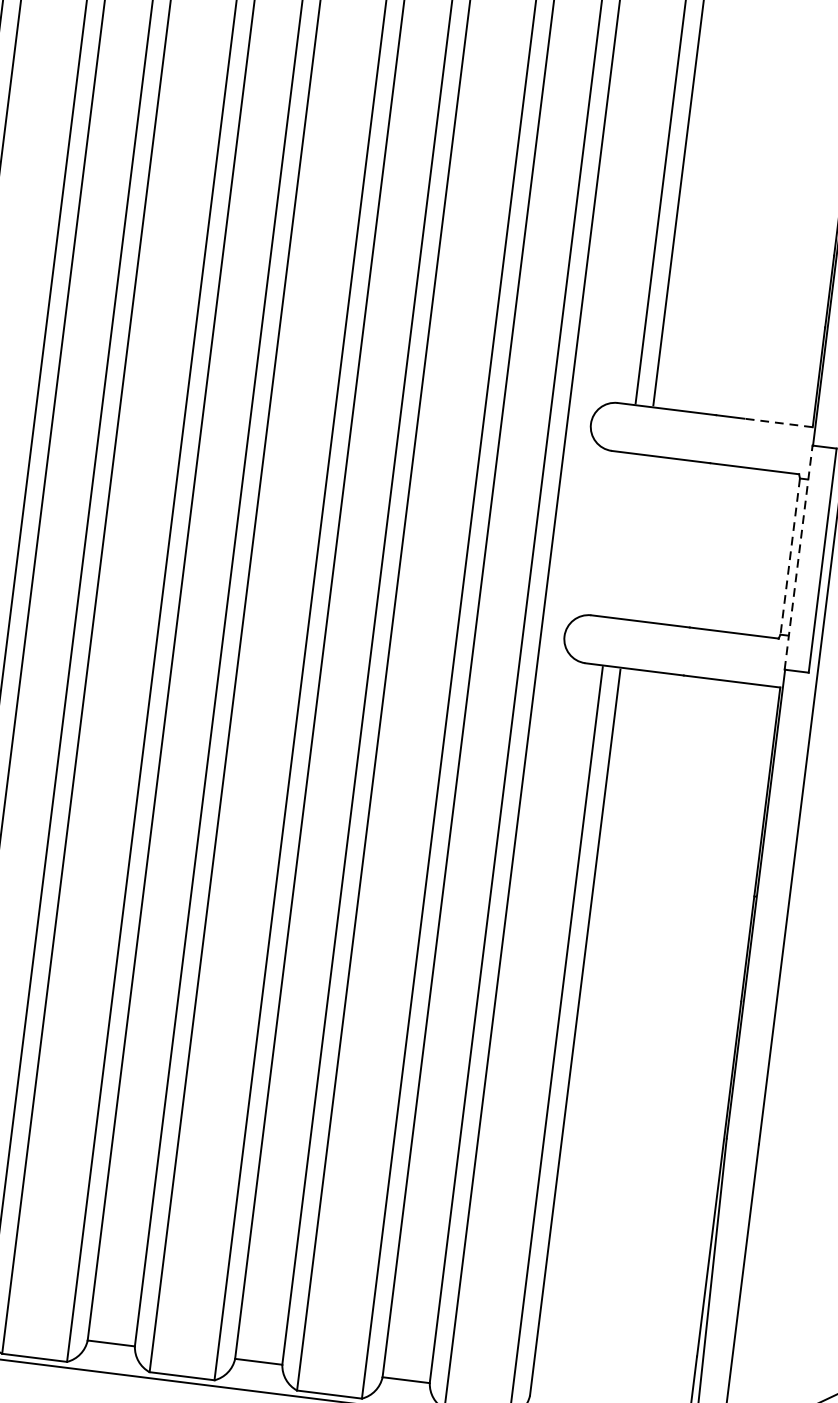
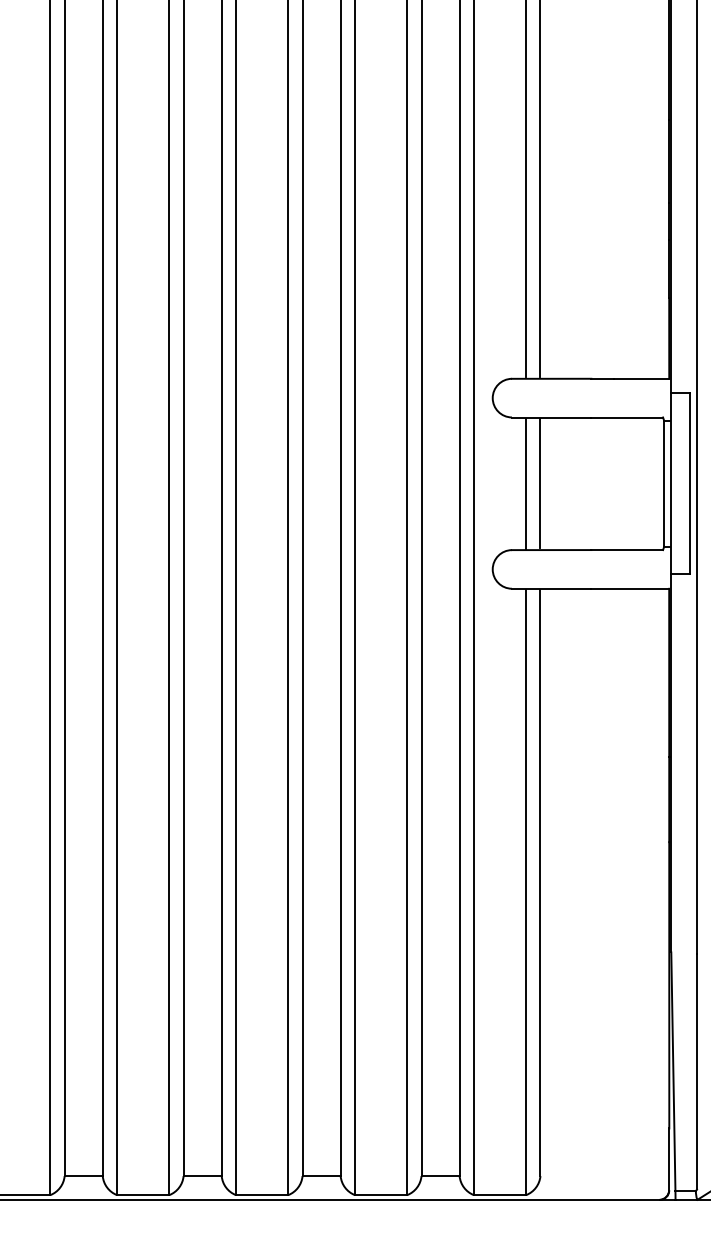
line: (778, 422) -> (641, 378), dashed -> solid
line: (619, 534) -> (526, 483), added
line: (637, 537) -> (540, 483), added
line: (790, 556) -> (664, 483), dashed -> solid
line: (798, 557) -> (670, 483), dashed -> solid

